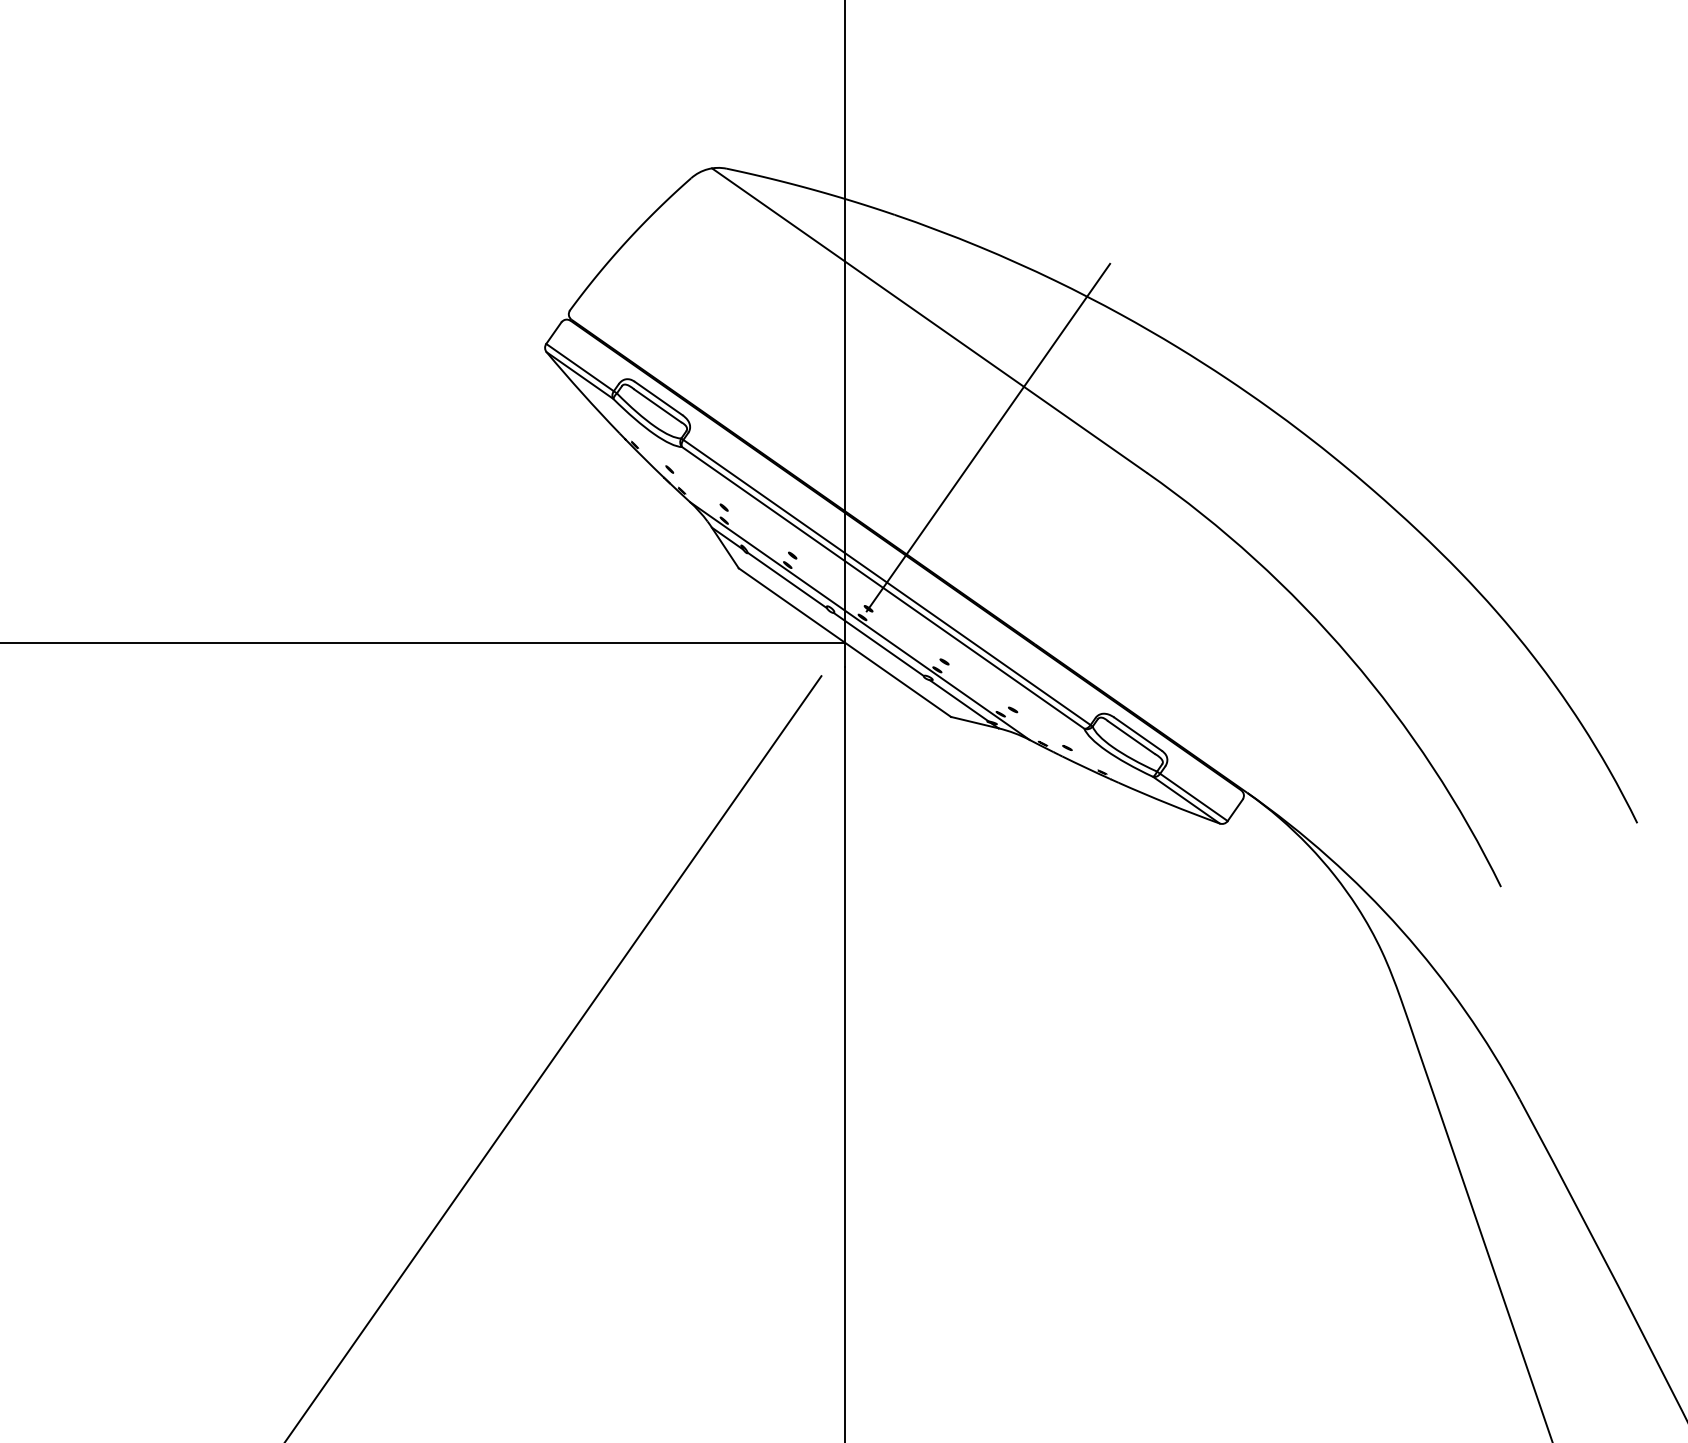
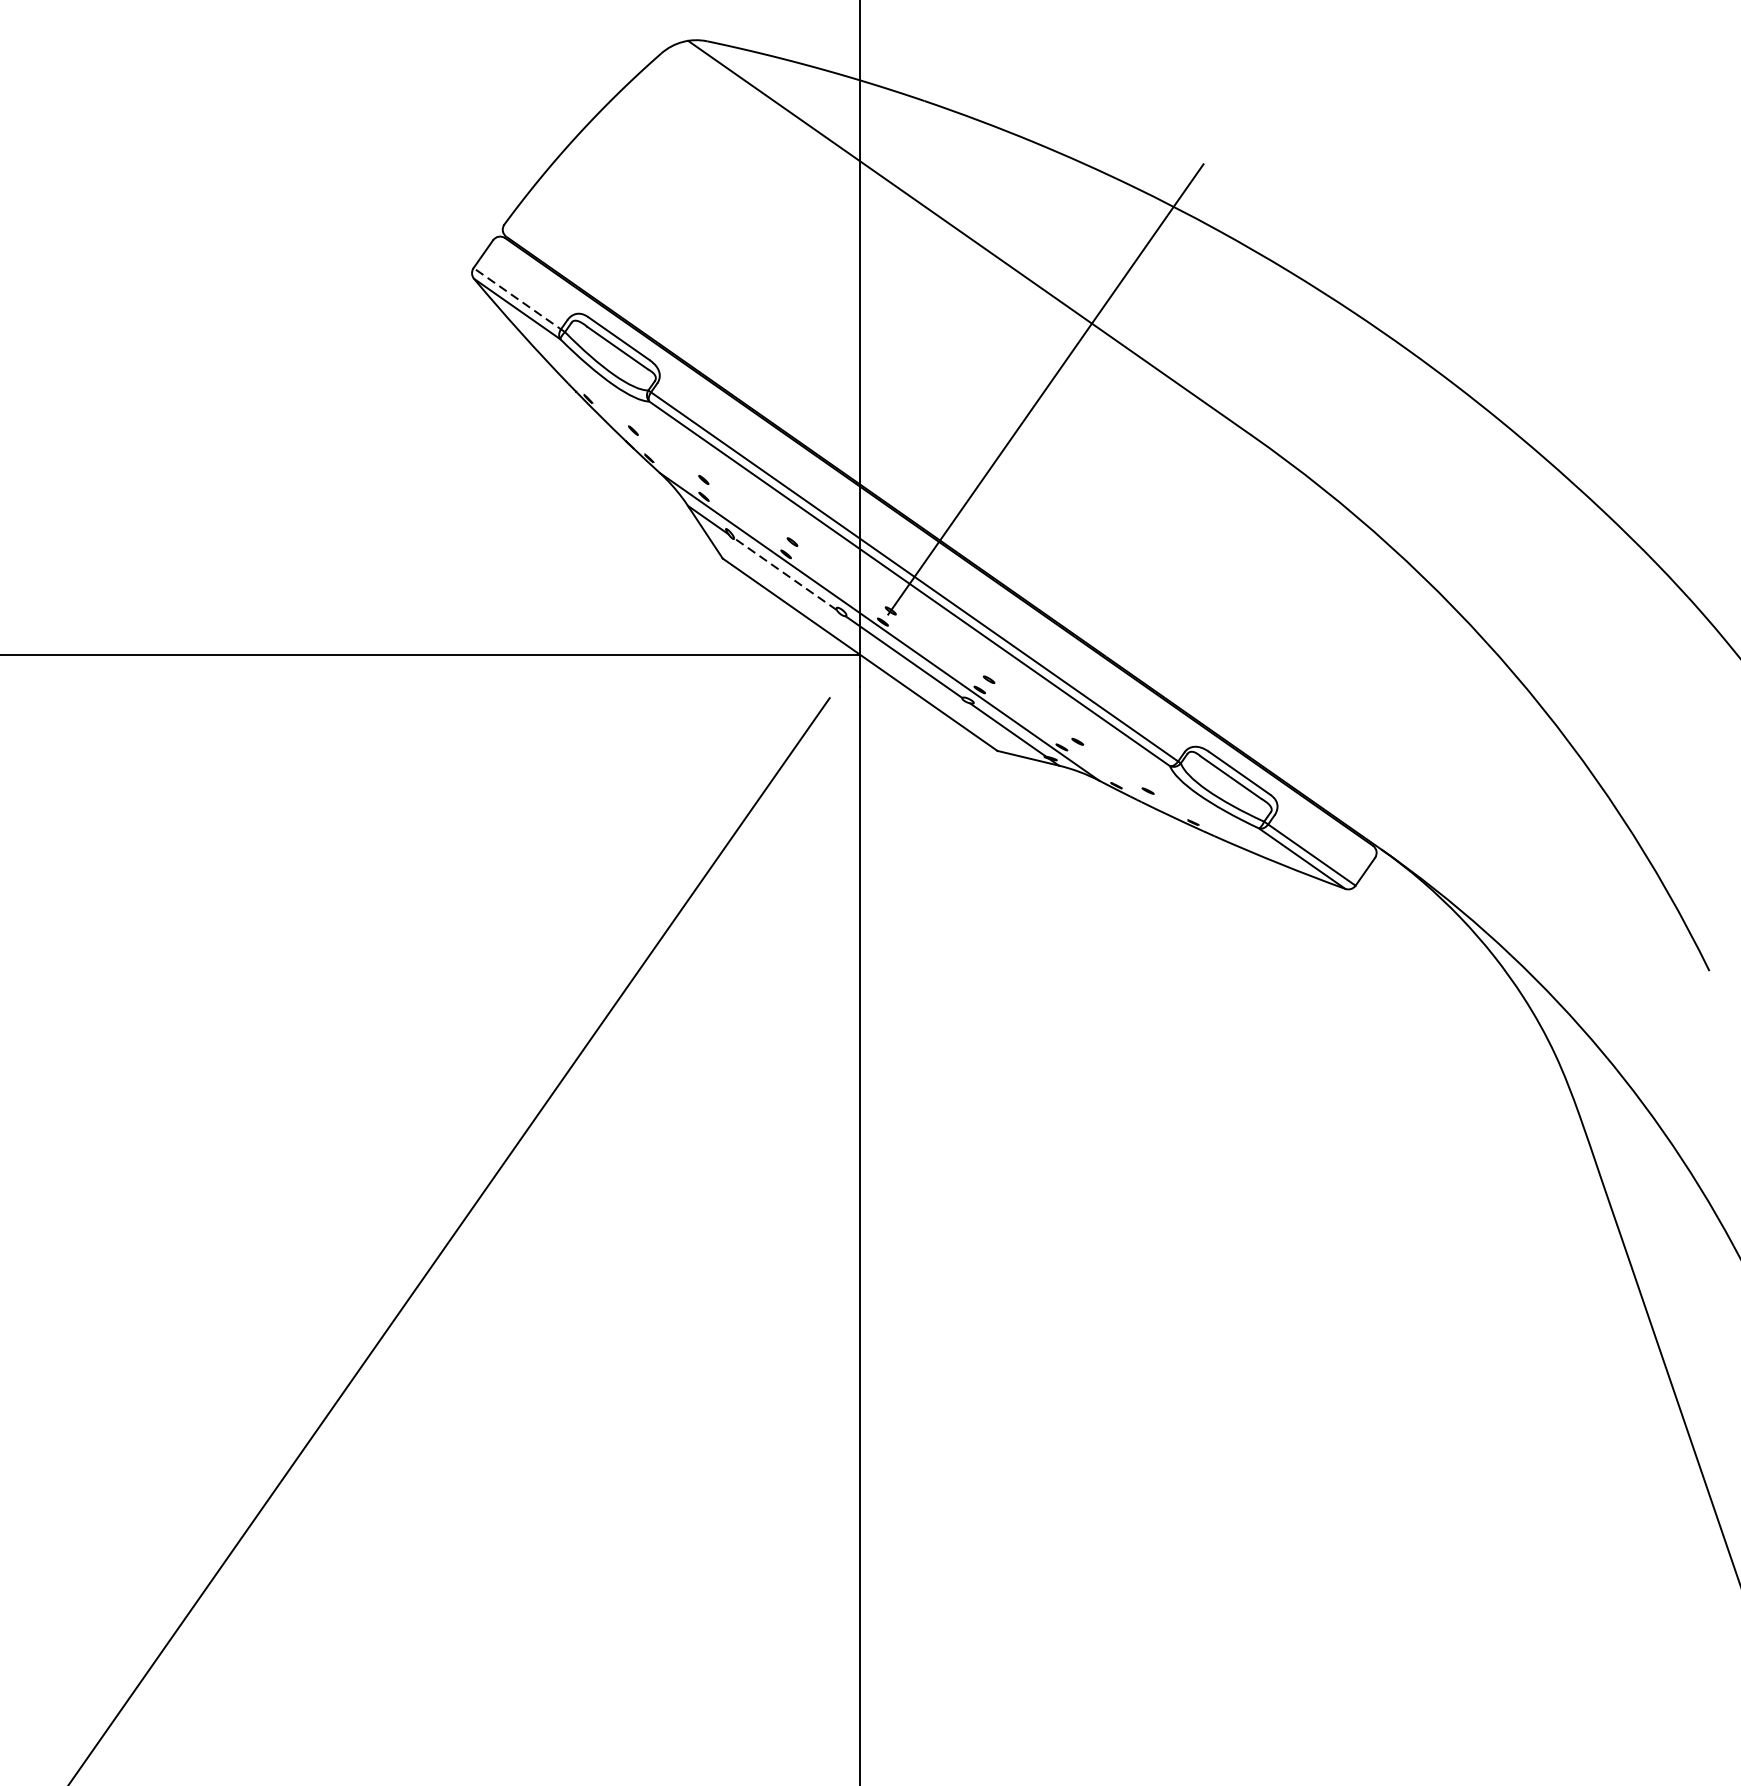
line: (581, 368) -> (519, 299), solid -> dashed
line: (786, 580) -> (784, 574), solid -> dashed

